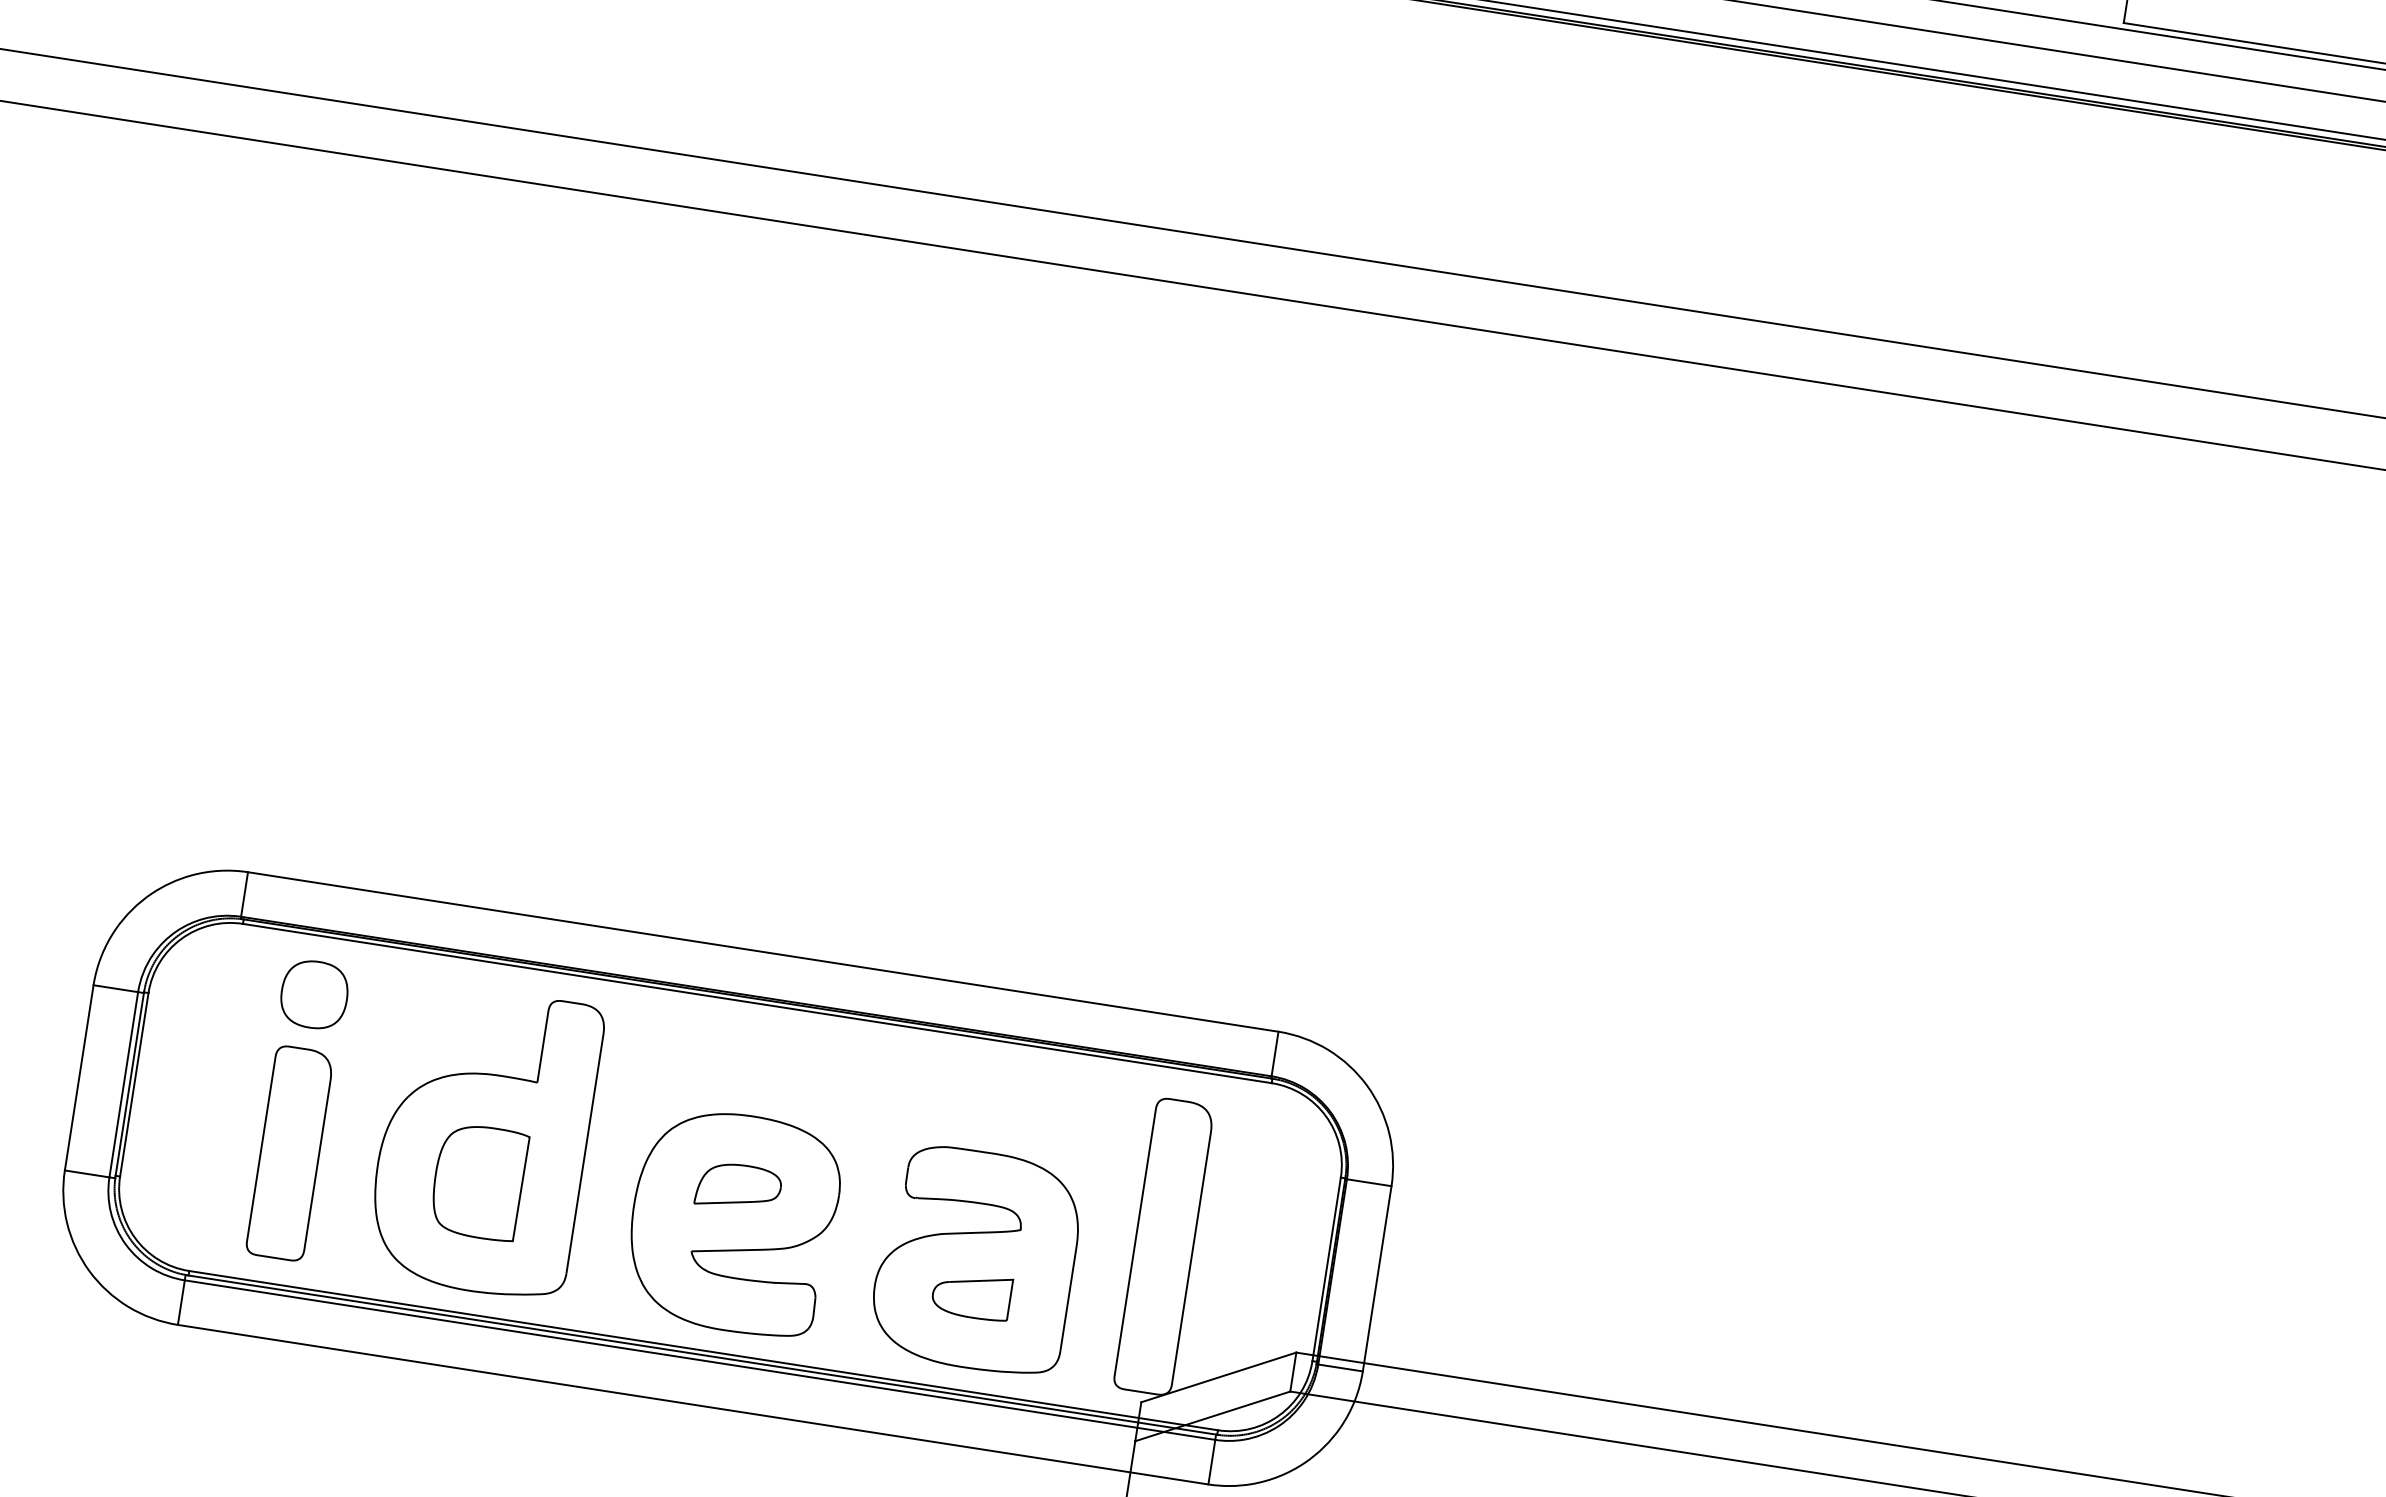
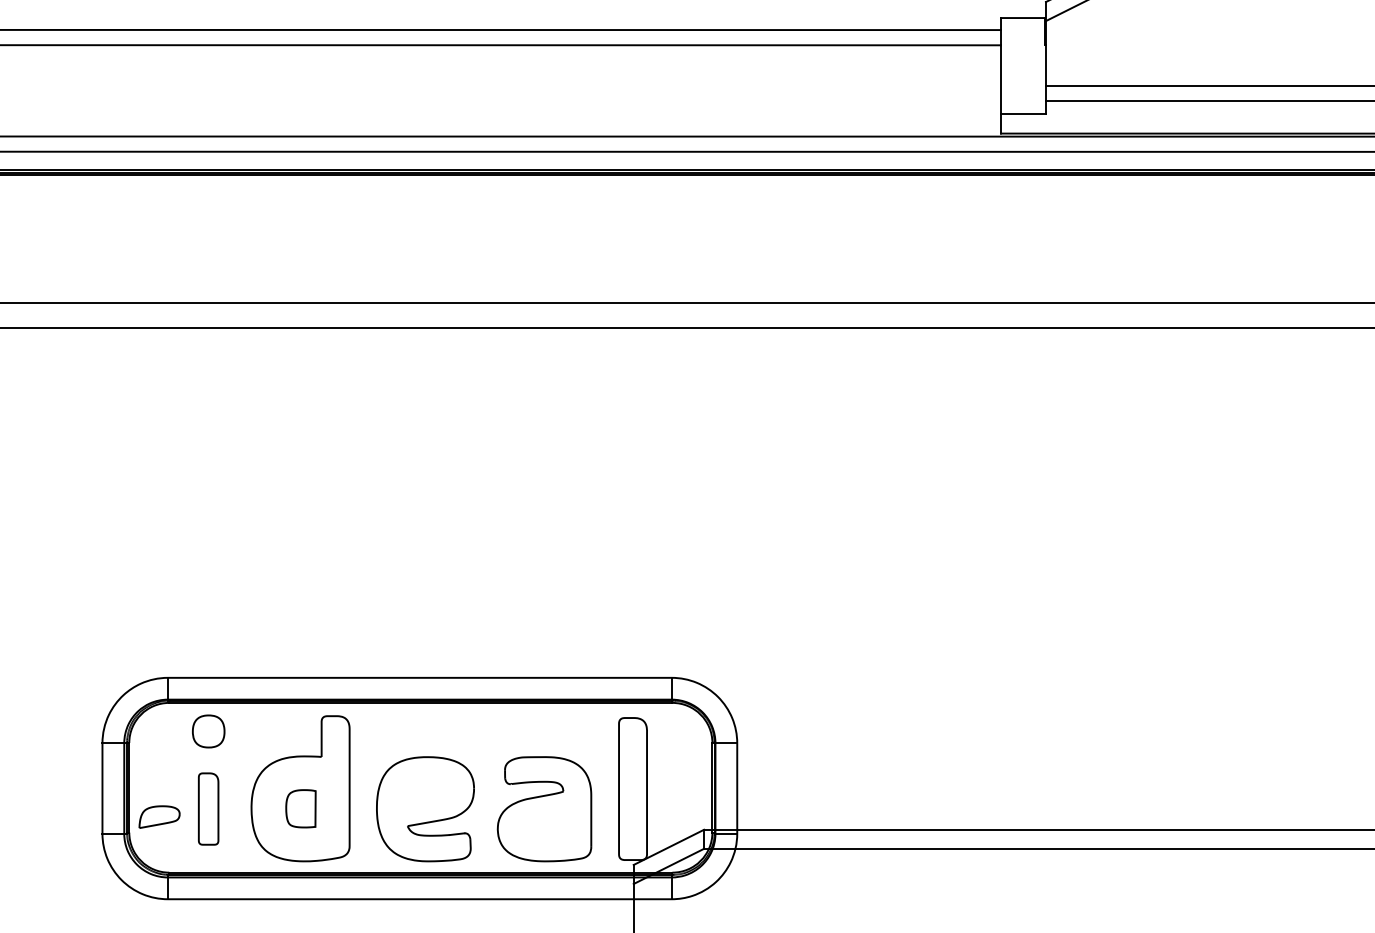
part: (289, 1152) -> (208, 808), size x0.7
part: (477, 1181) -> (300, 808), size x0.7
part: (738, 1186) -> (159, 816), moved
part: (971, 1295) -> (544, 826), removed

